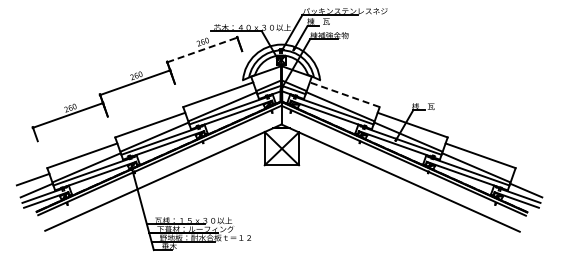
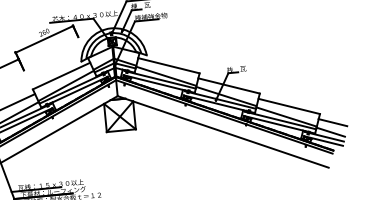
line: (202, 49) -> (44, 38), dashed -> solid
line: (344, 94) -> (168, 65), dashed -> solid
line: (529, 179) -> (332, 122), added

